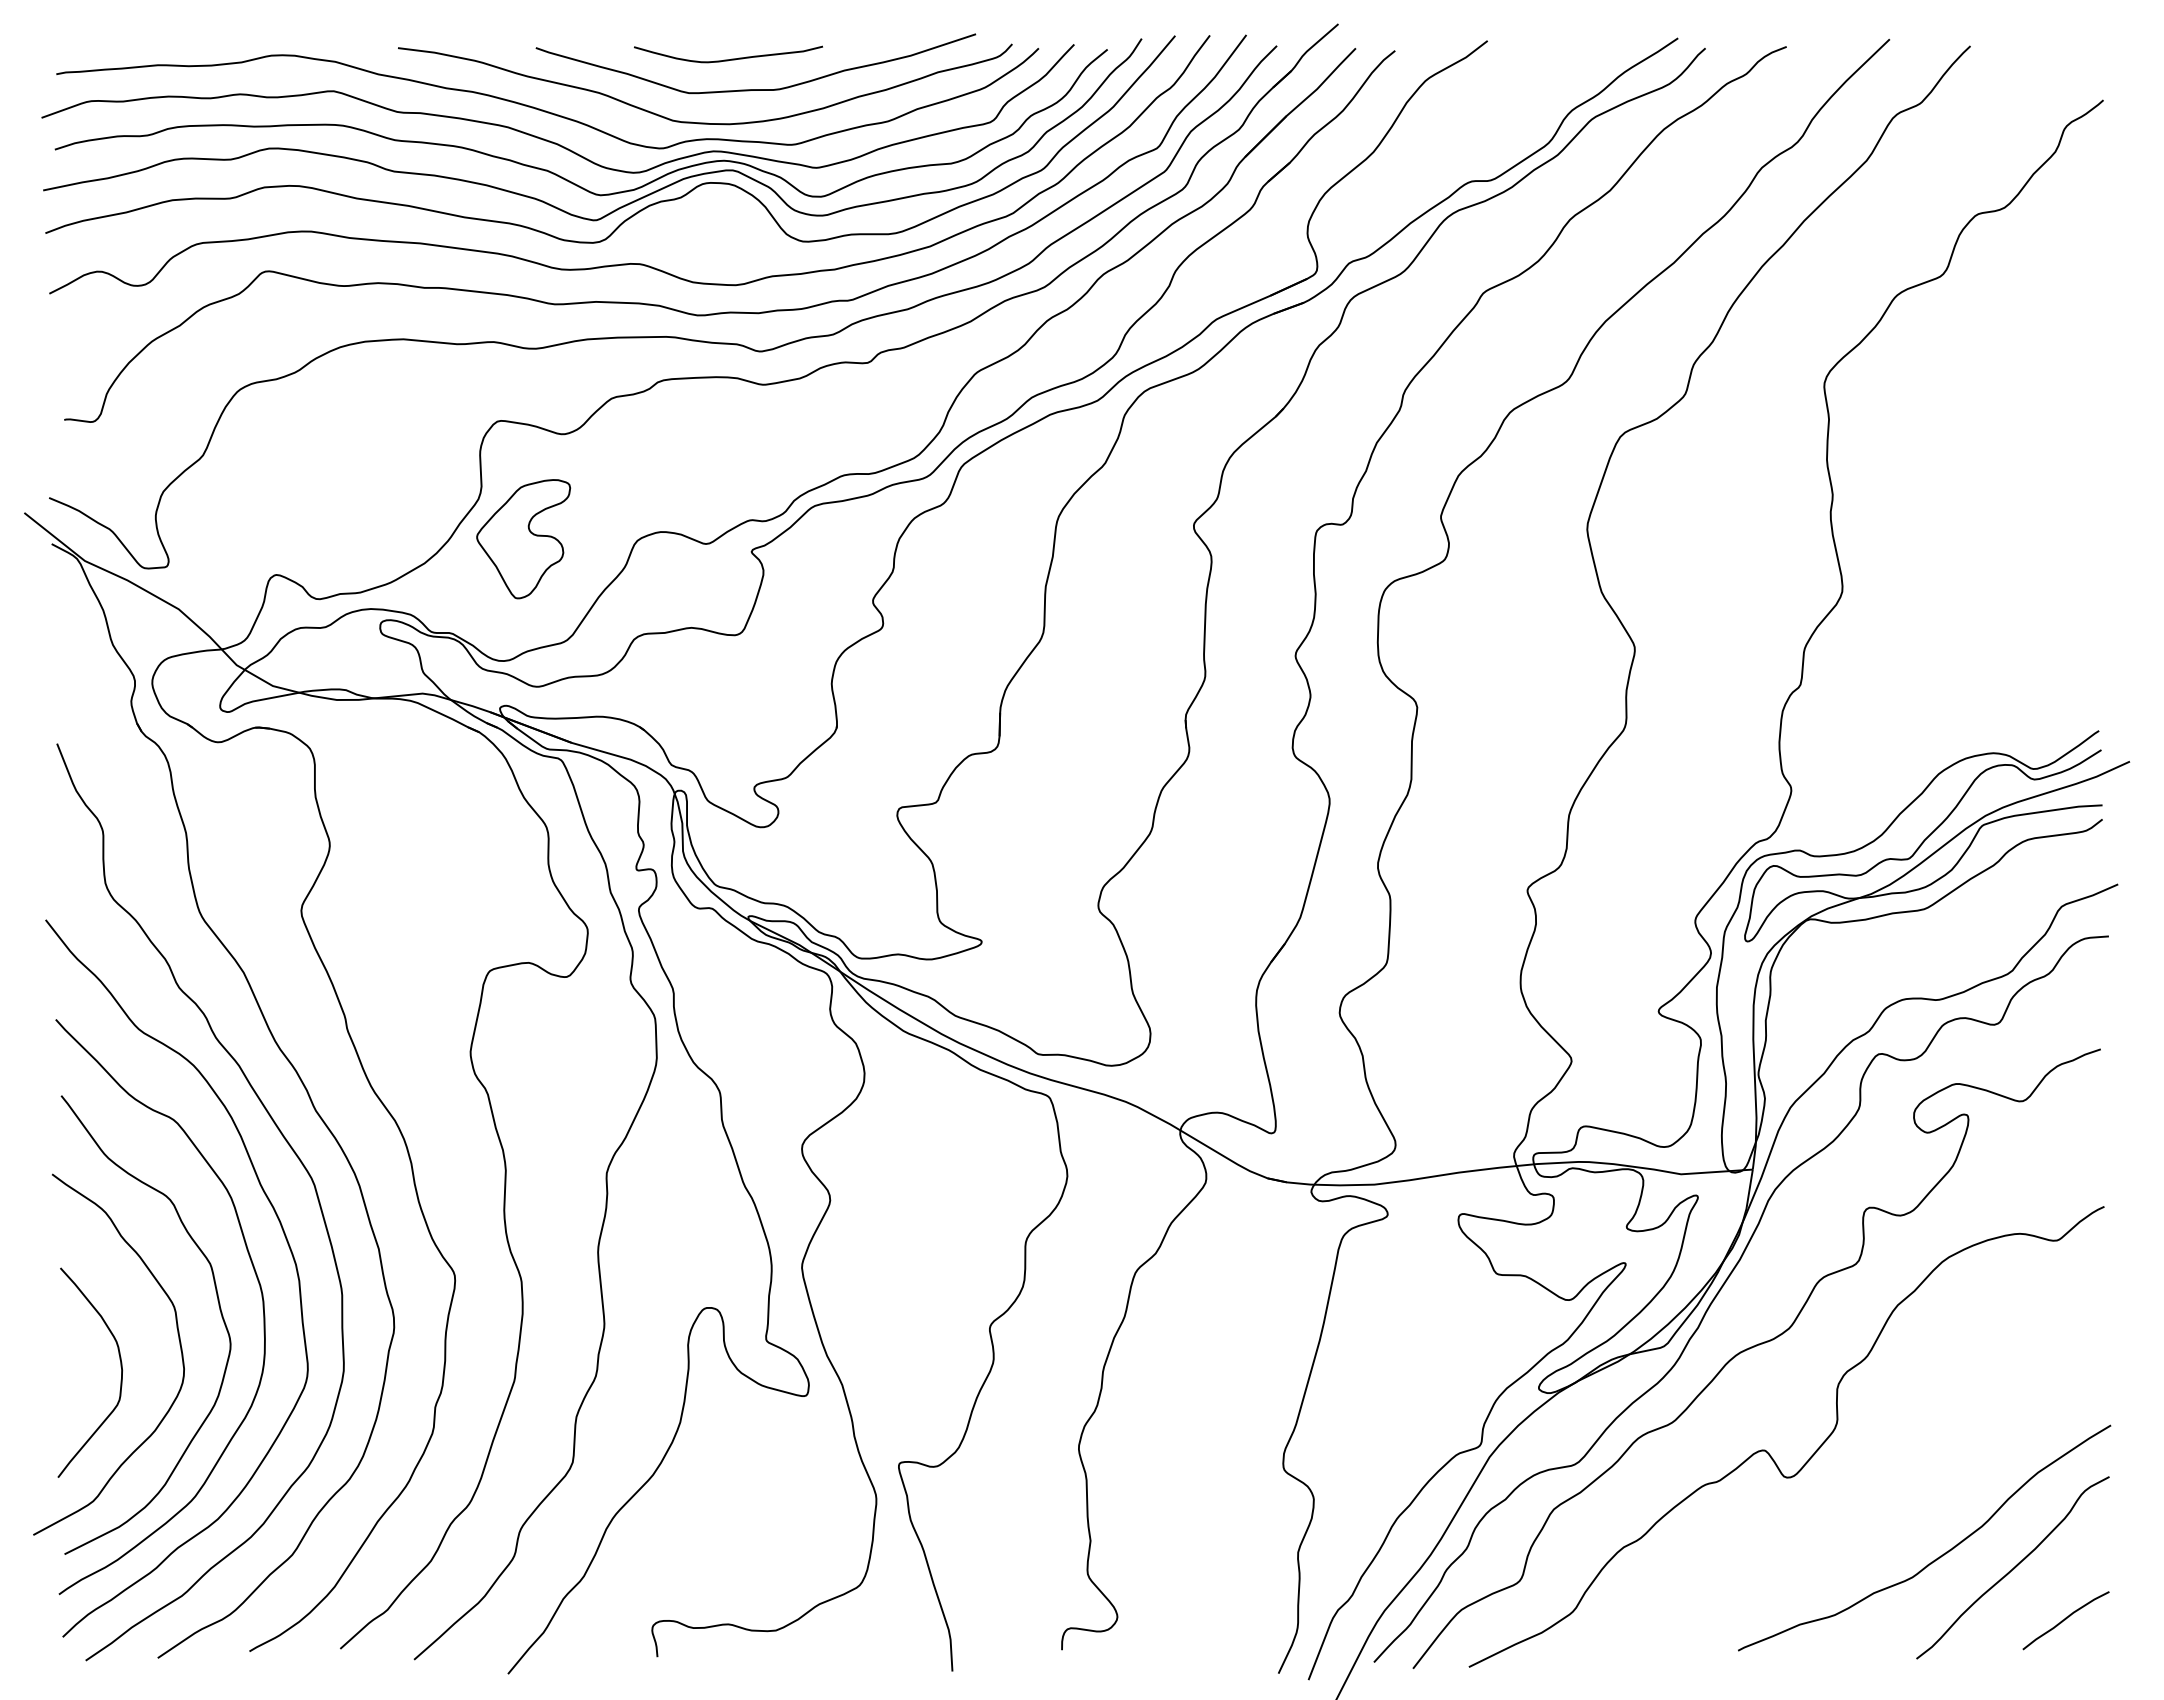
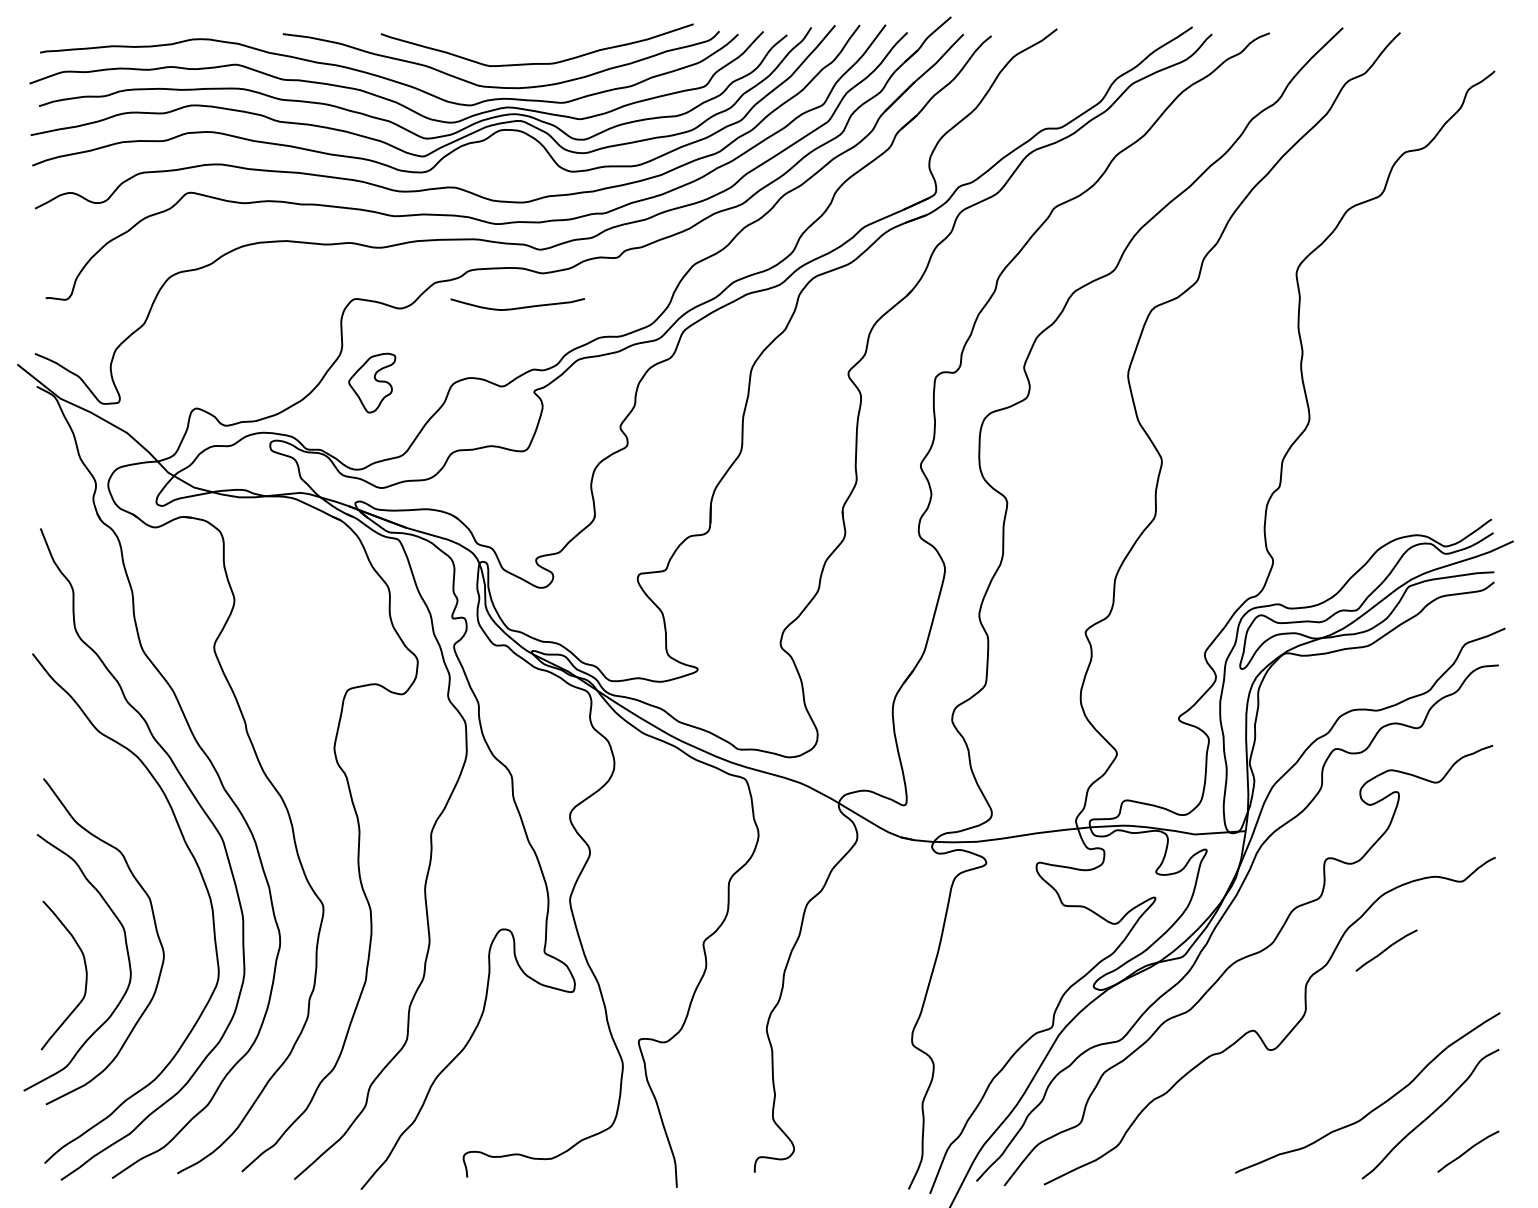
curve: (731, 58) -> (519, 307), moved
part: (523, 539) -> (372, 383), size x0.7
curve: (255, 1275) -> (181, 906), removed
curve: (1950, 1337) -> (1386, 950), added

